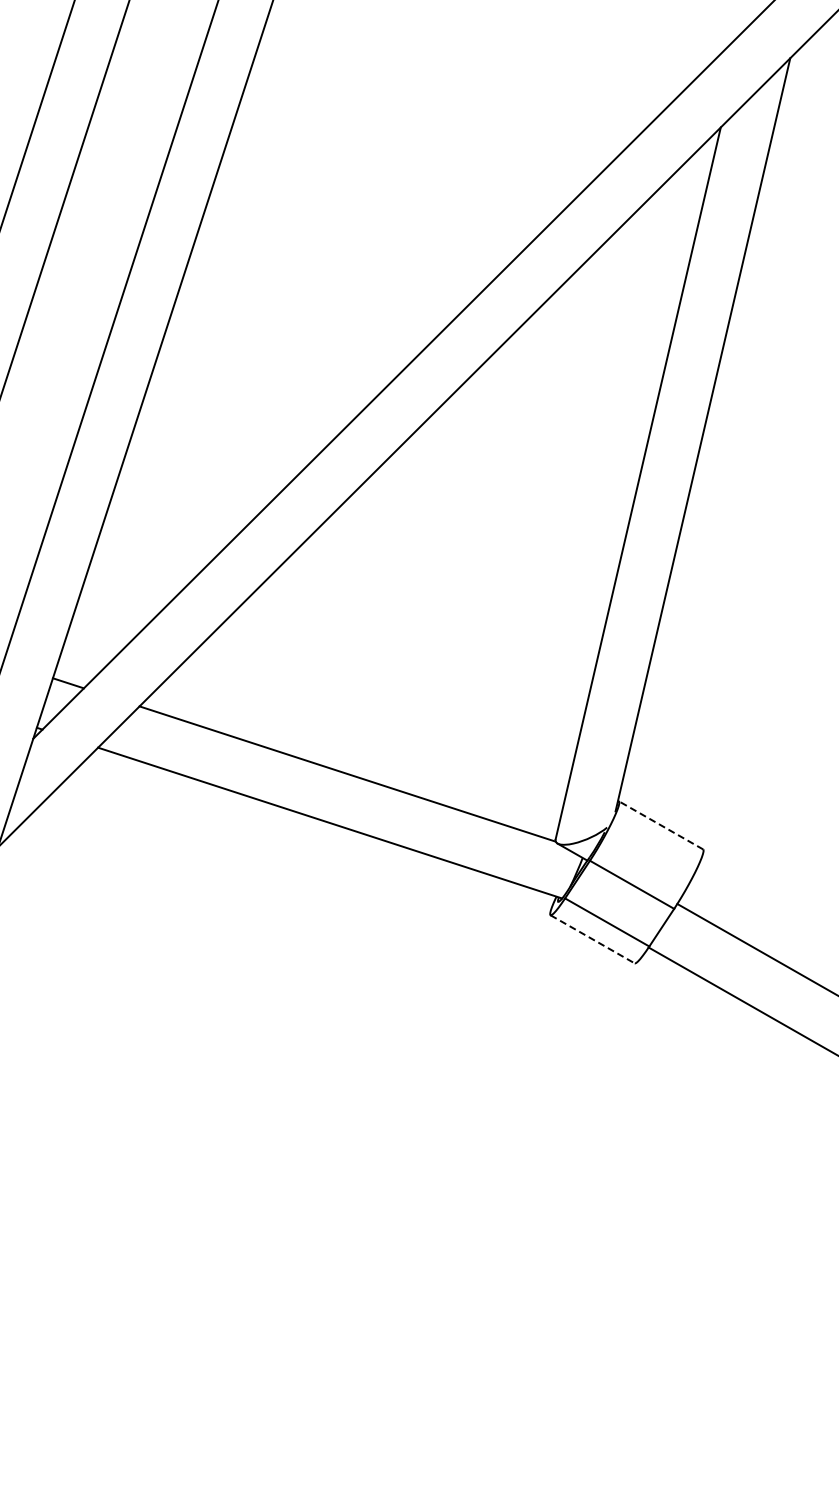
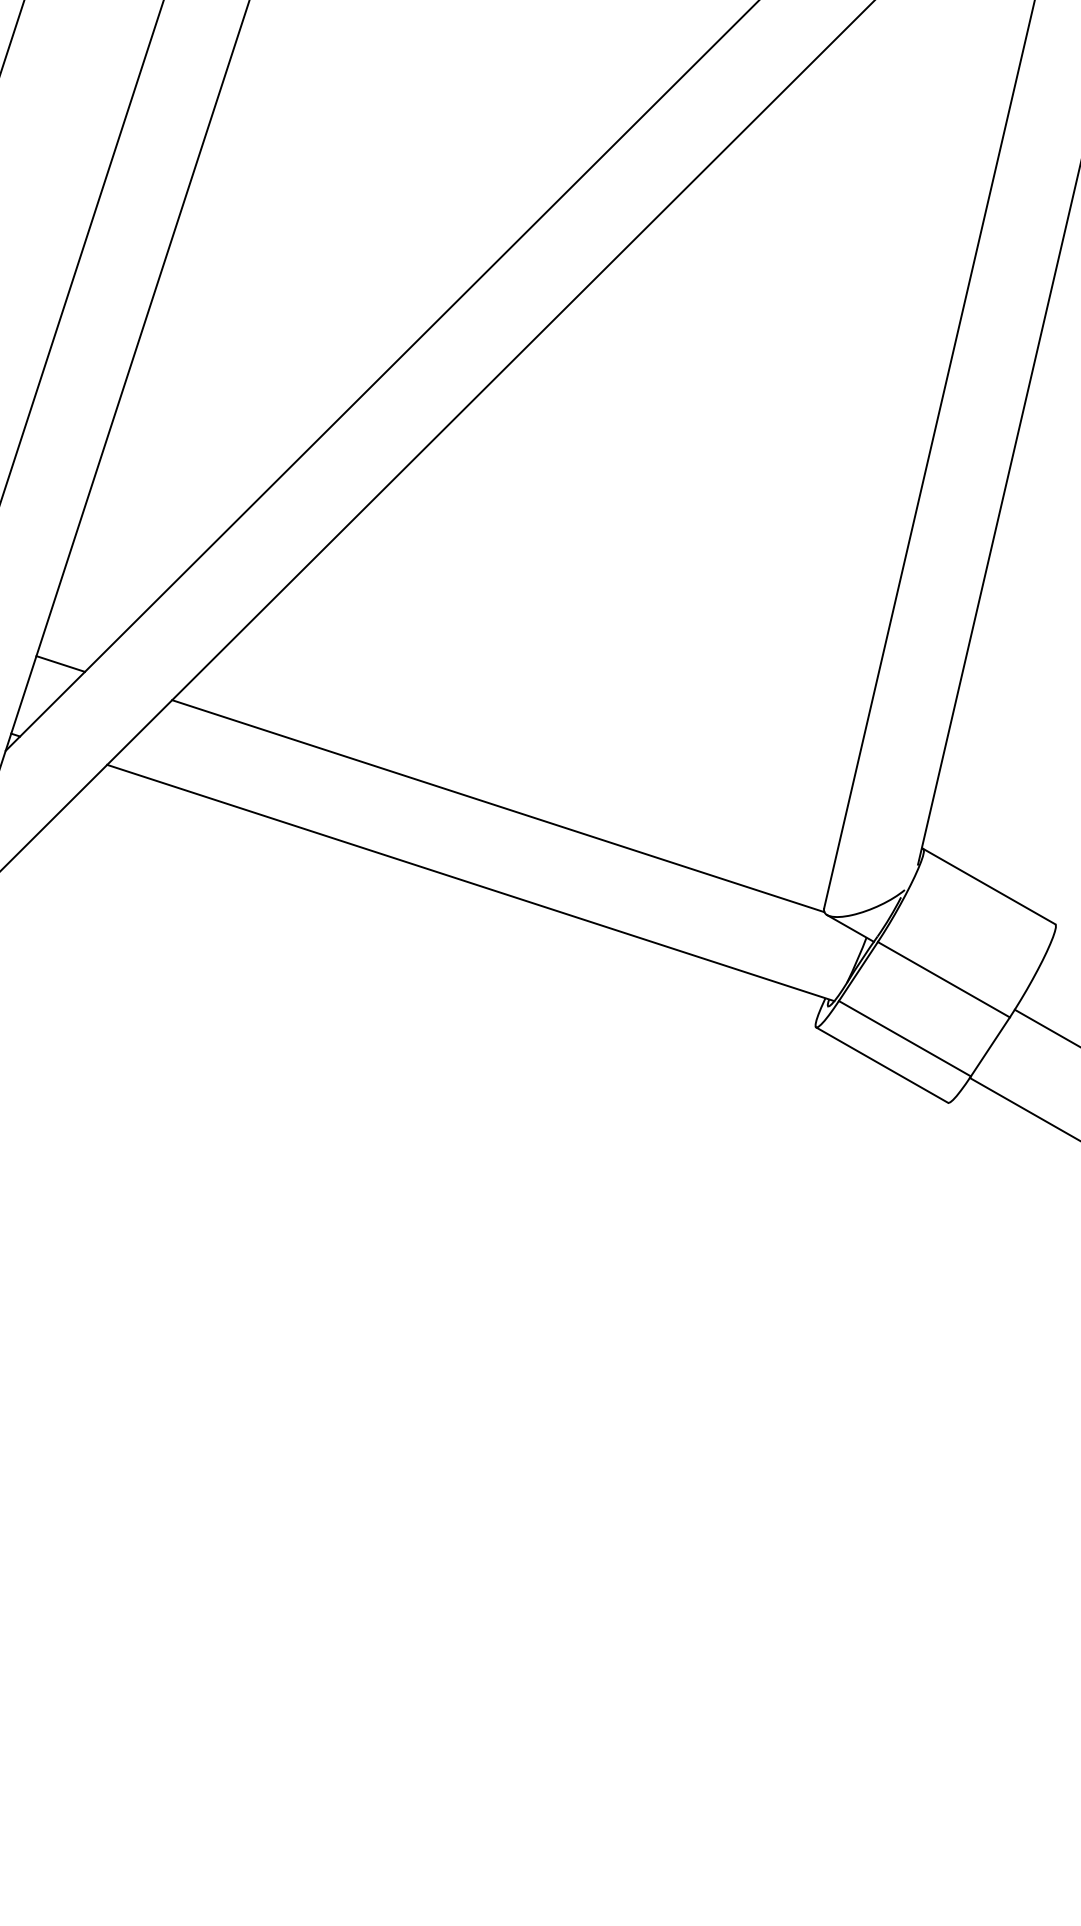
line: (661, 825) -> (989, 886), dashed -> solid
line: (592, 939) -> (881, 1065), dashed -> solid

